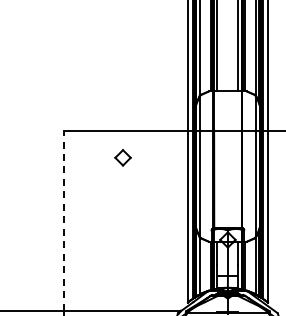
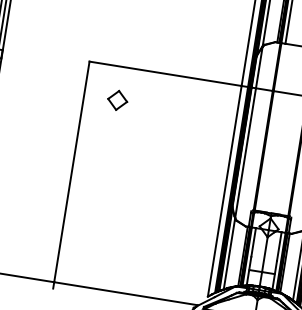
part: (122, 157) -> (117, 99), moved
line: (63, 220) -> (71, 171), dashed -> solid

